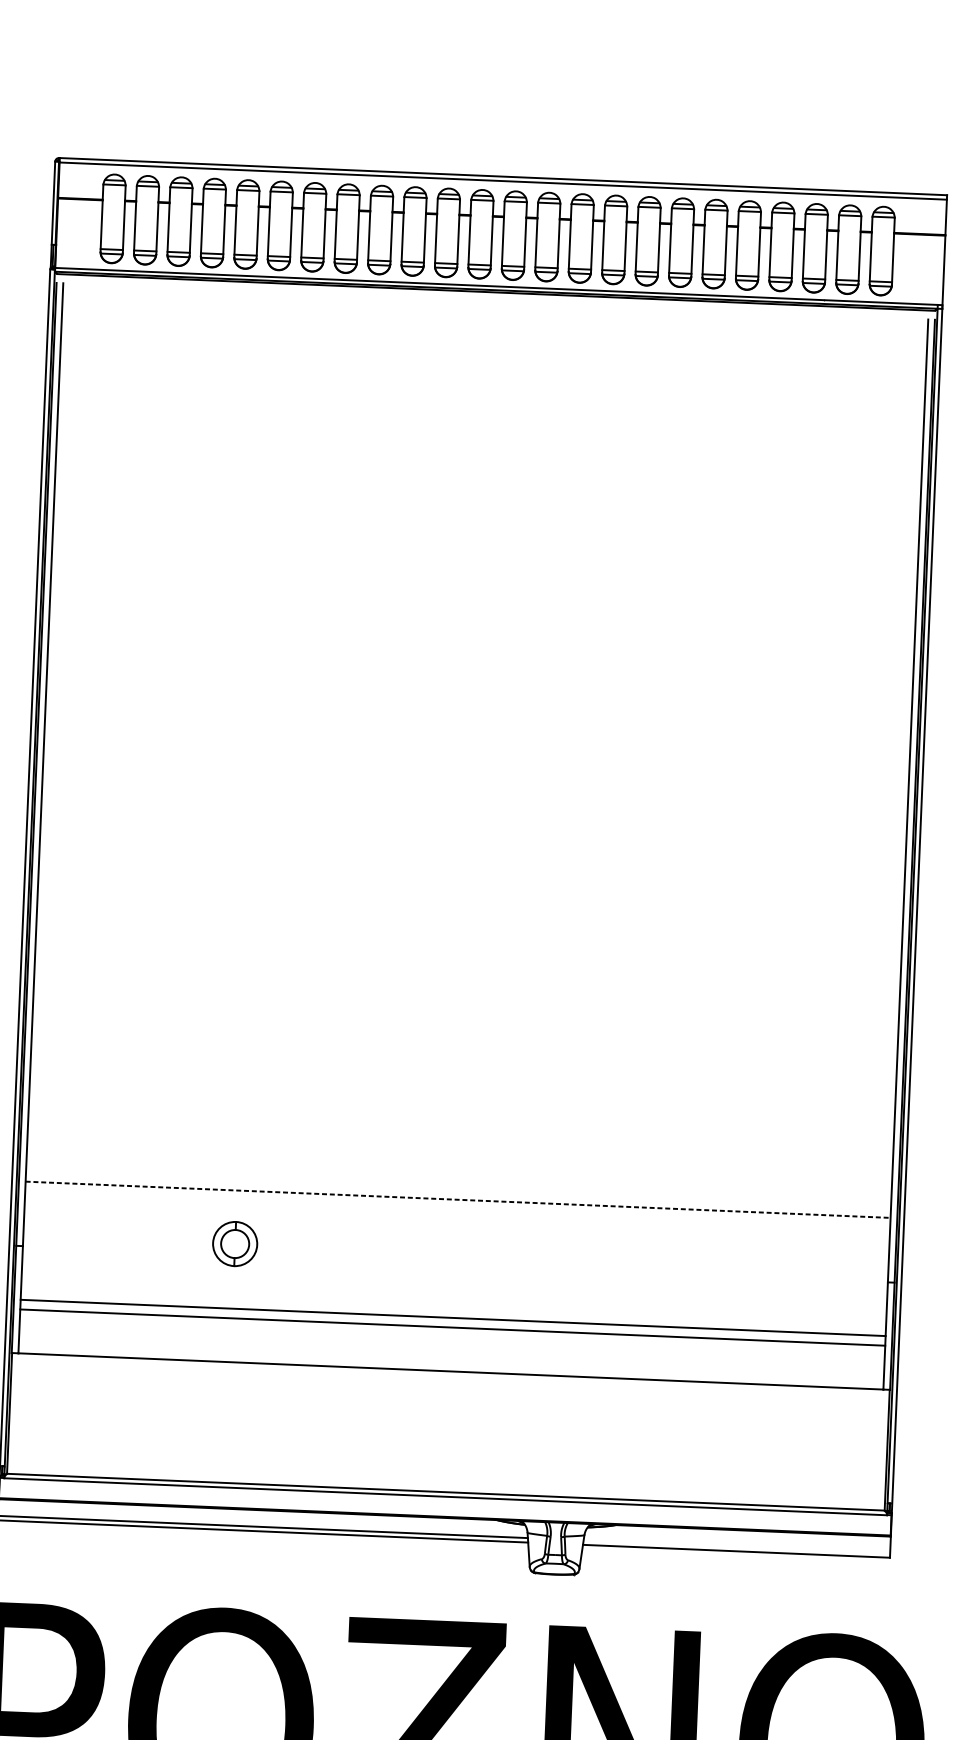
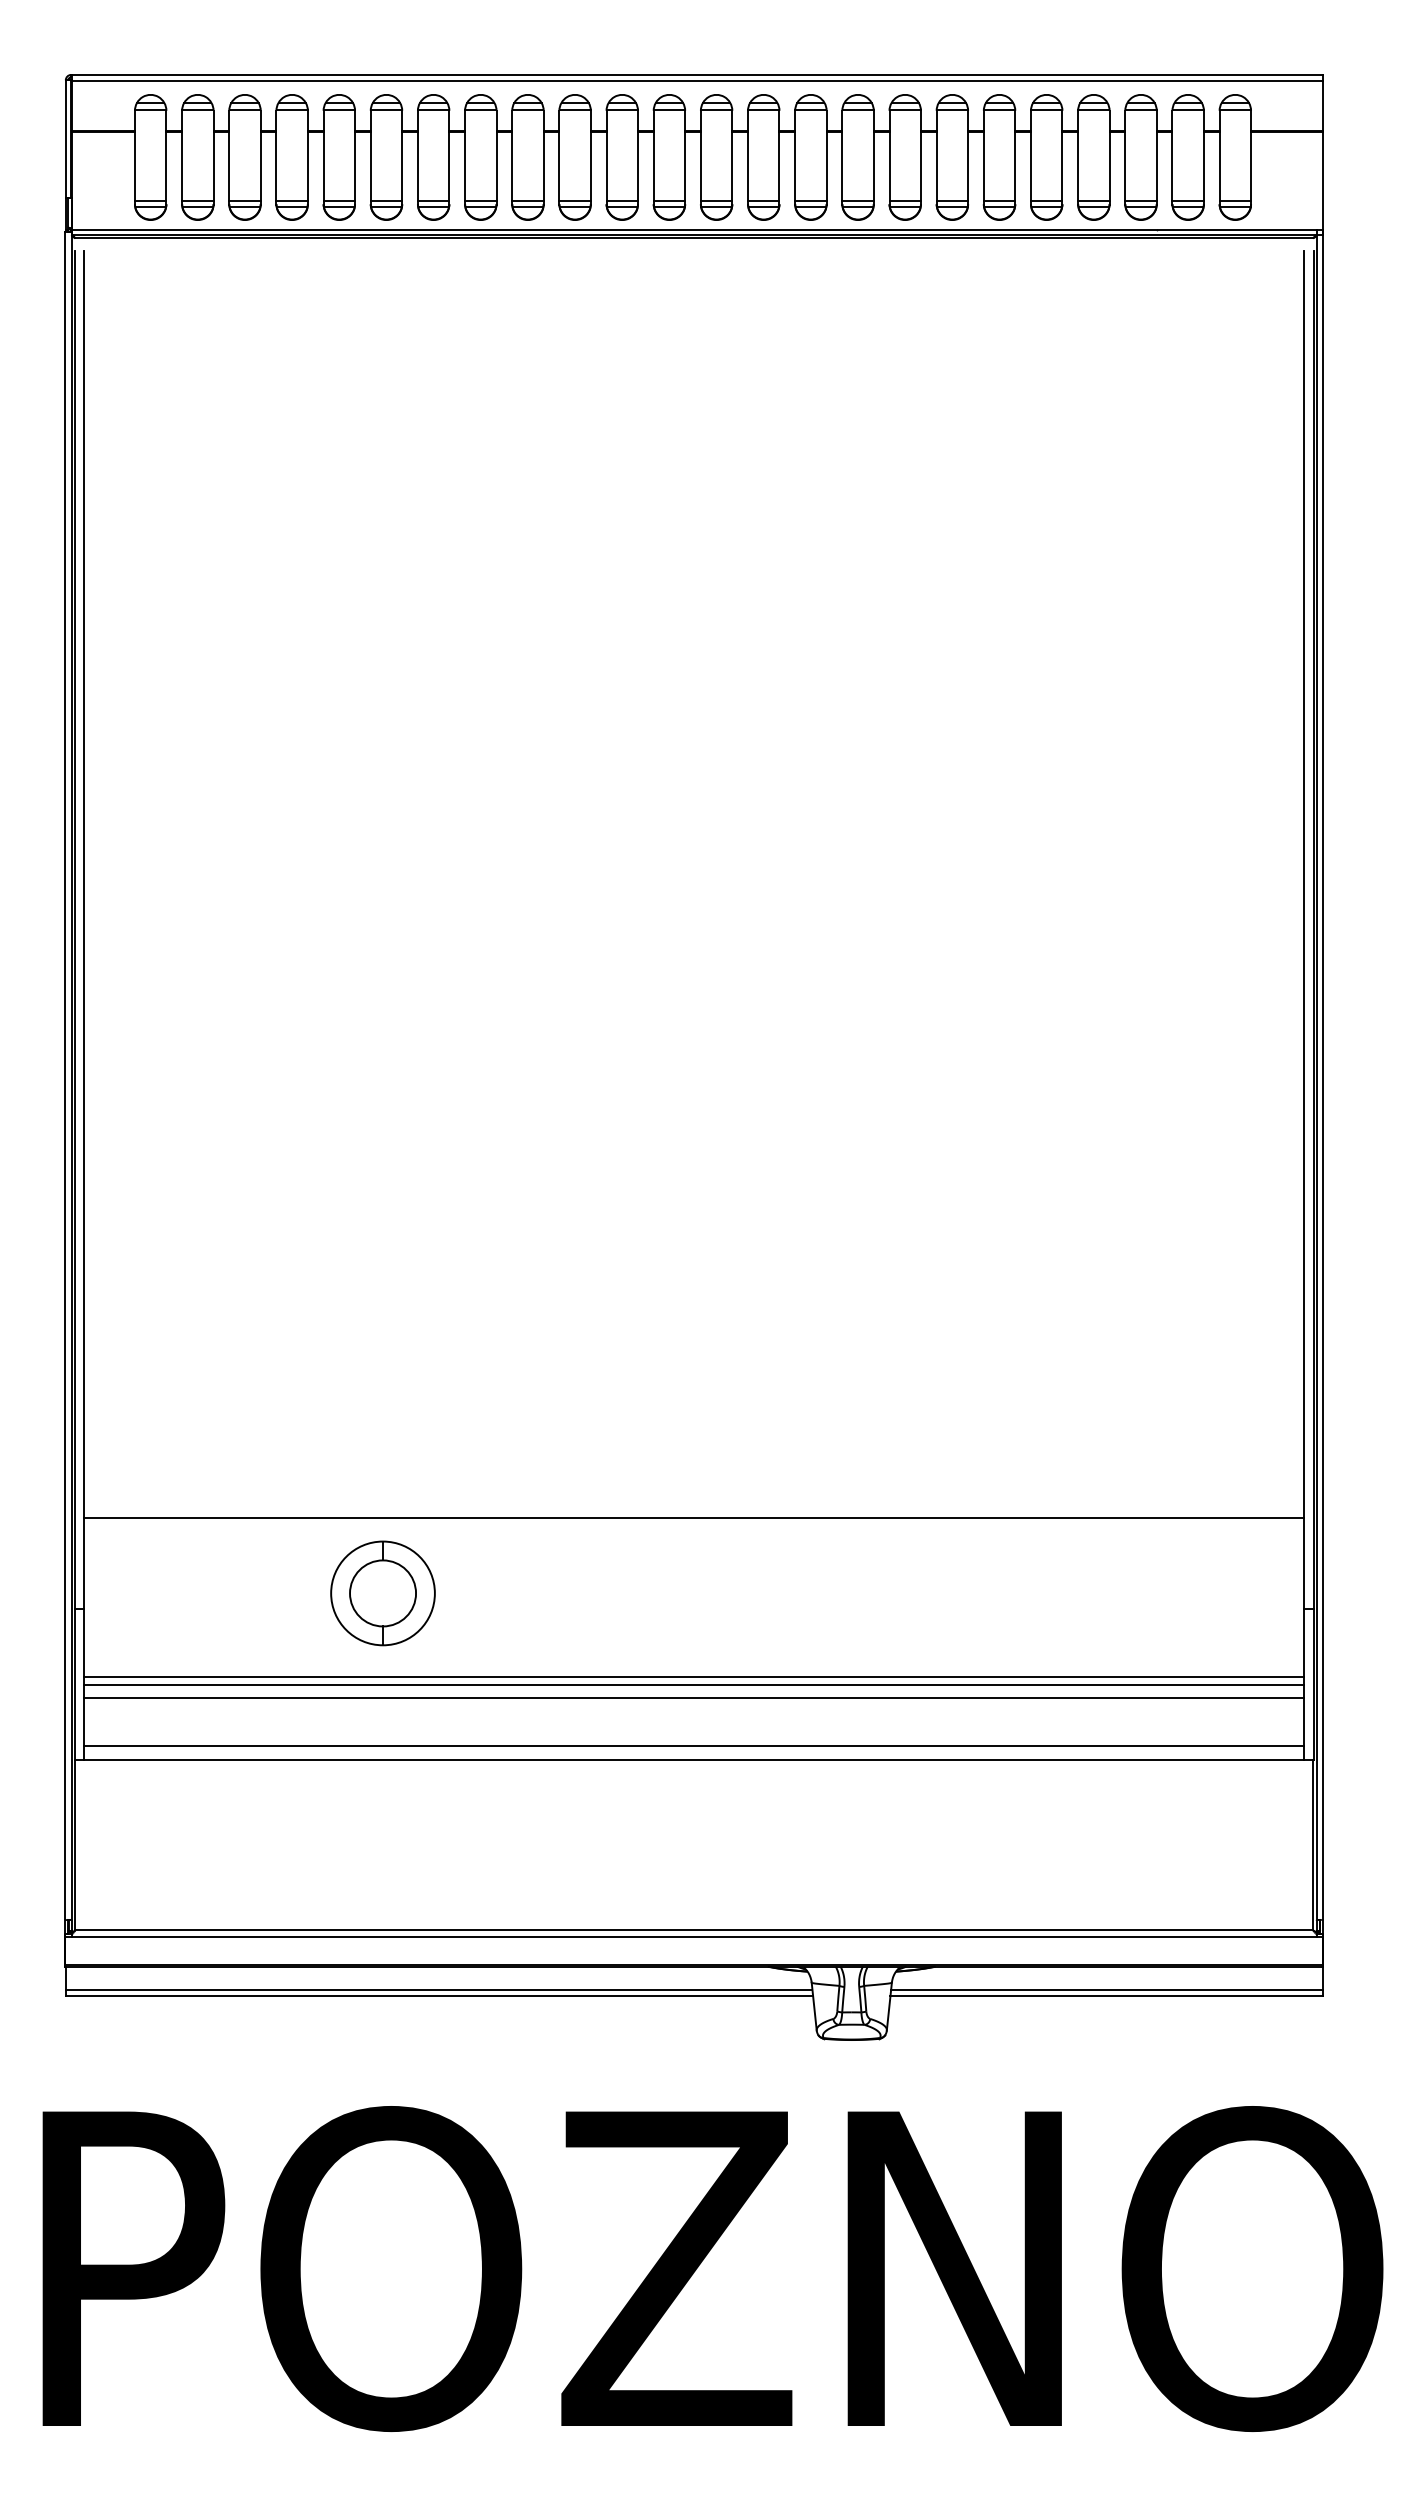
line: (458, 1199) -> (694, 1517), dashed -> solid
part: (234, 1244) -> (382, 1593), size x1.67
line: (453, 1312) -> (694, 1677), added
line: (451, 1361) -> (694, 1746), added
line: (737, 1547) -> (1107, 1990), added

